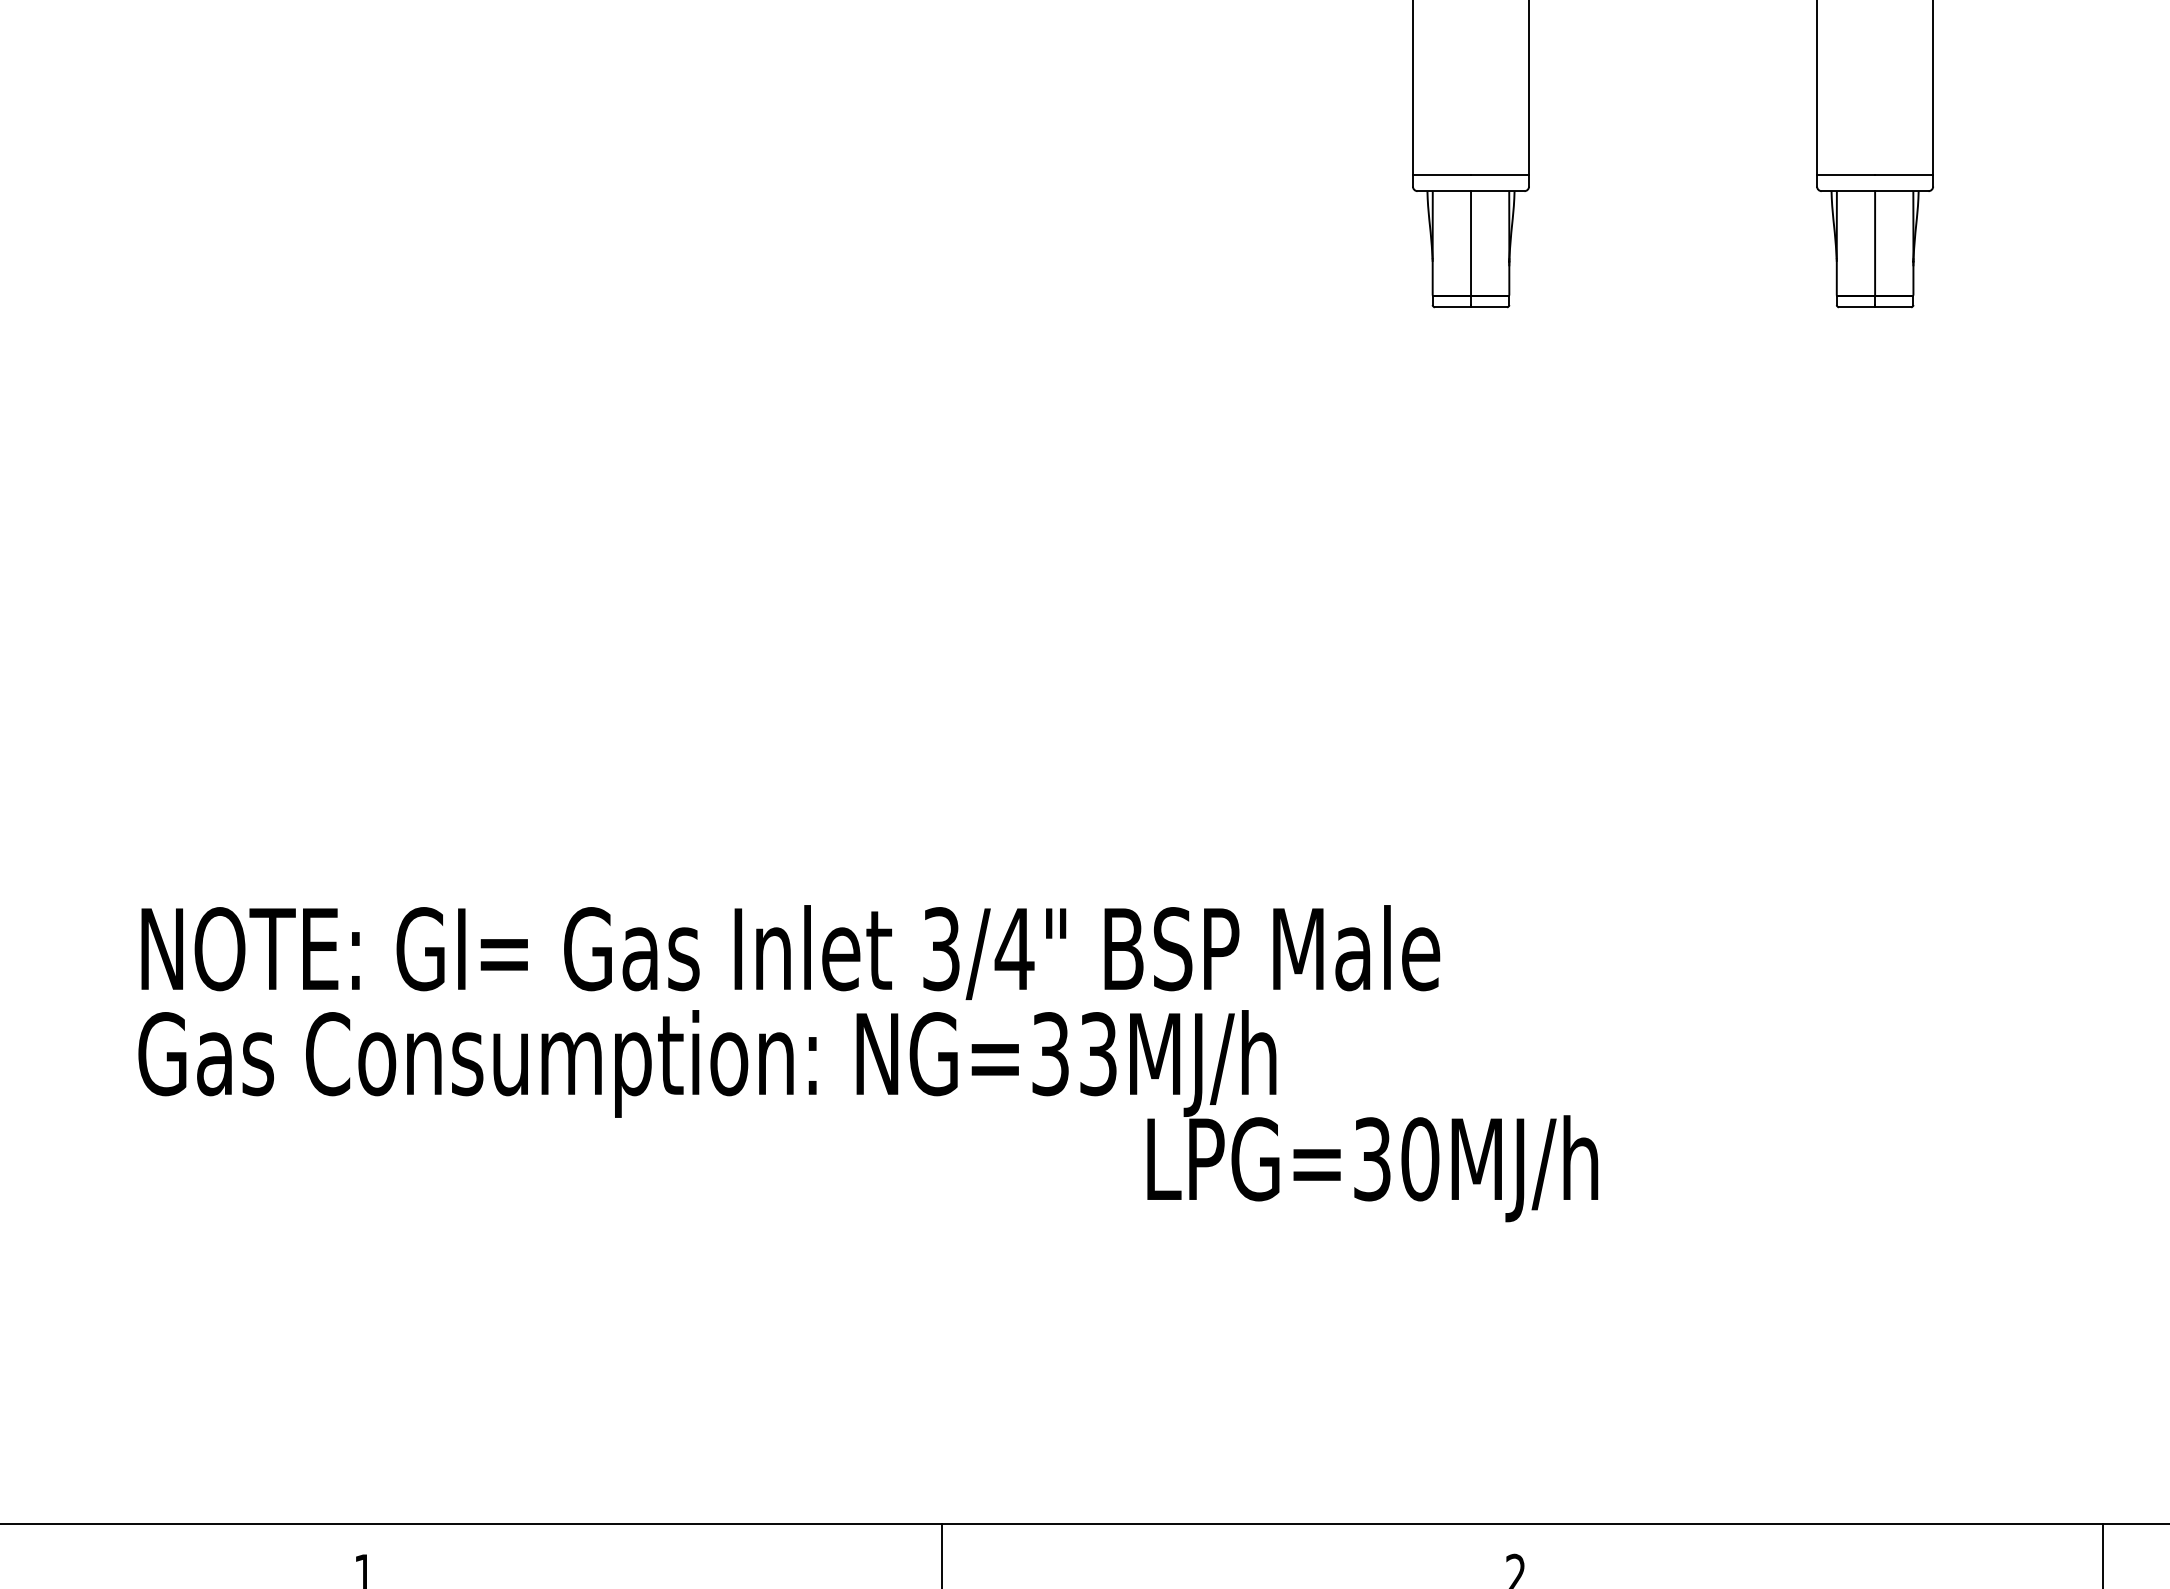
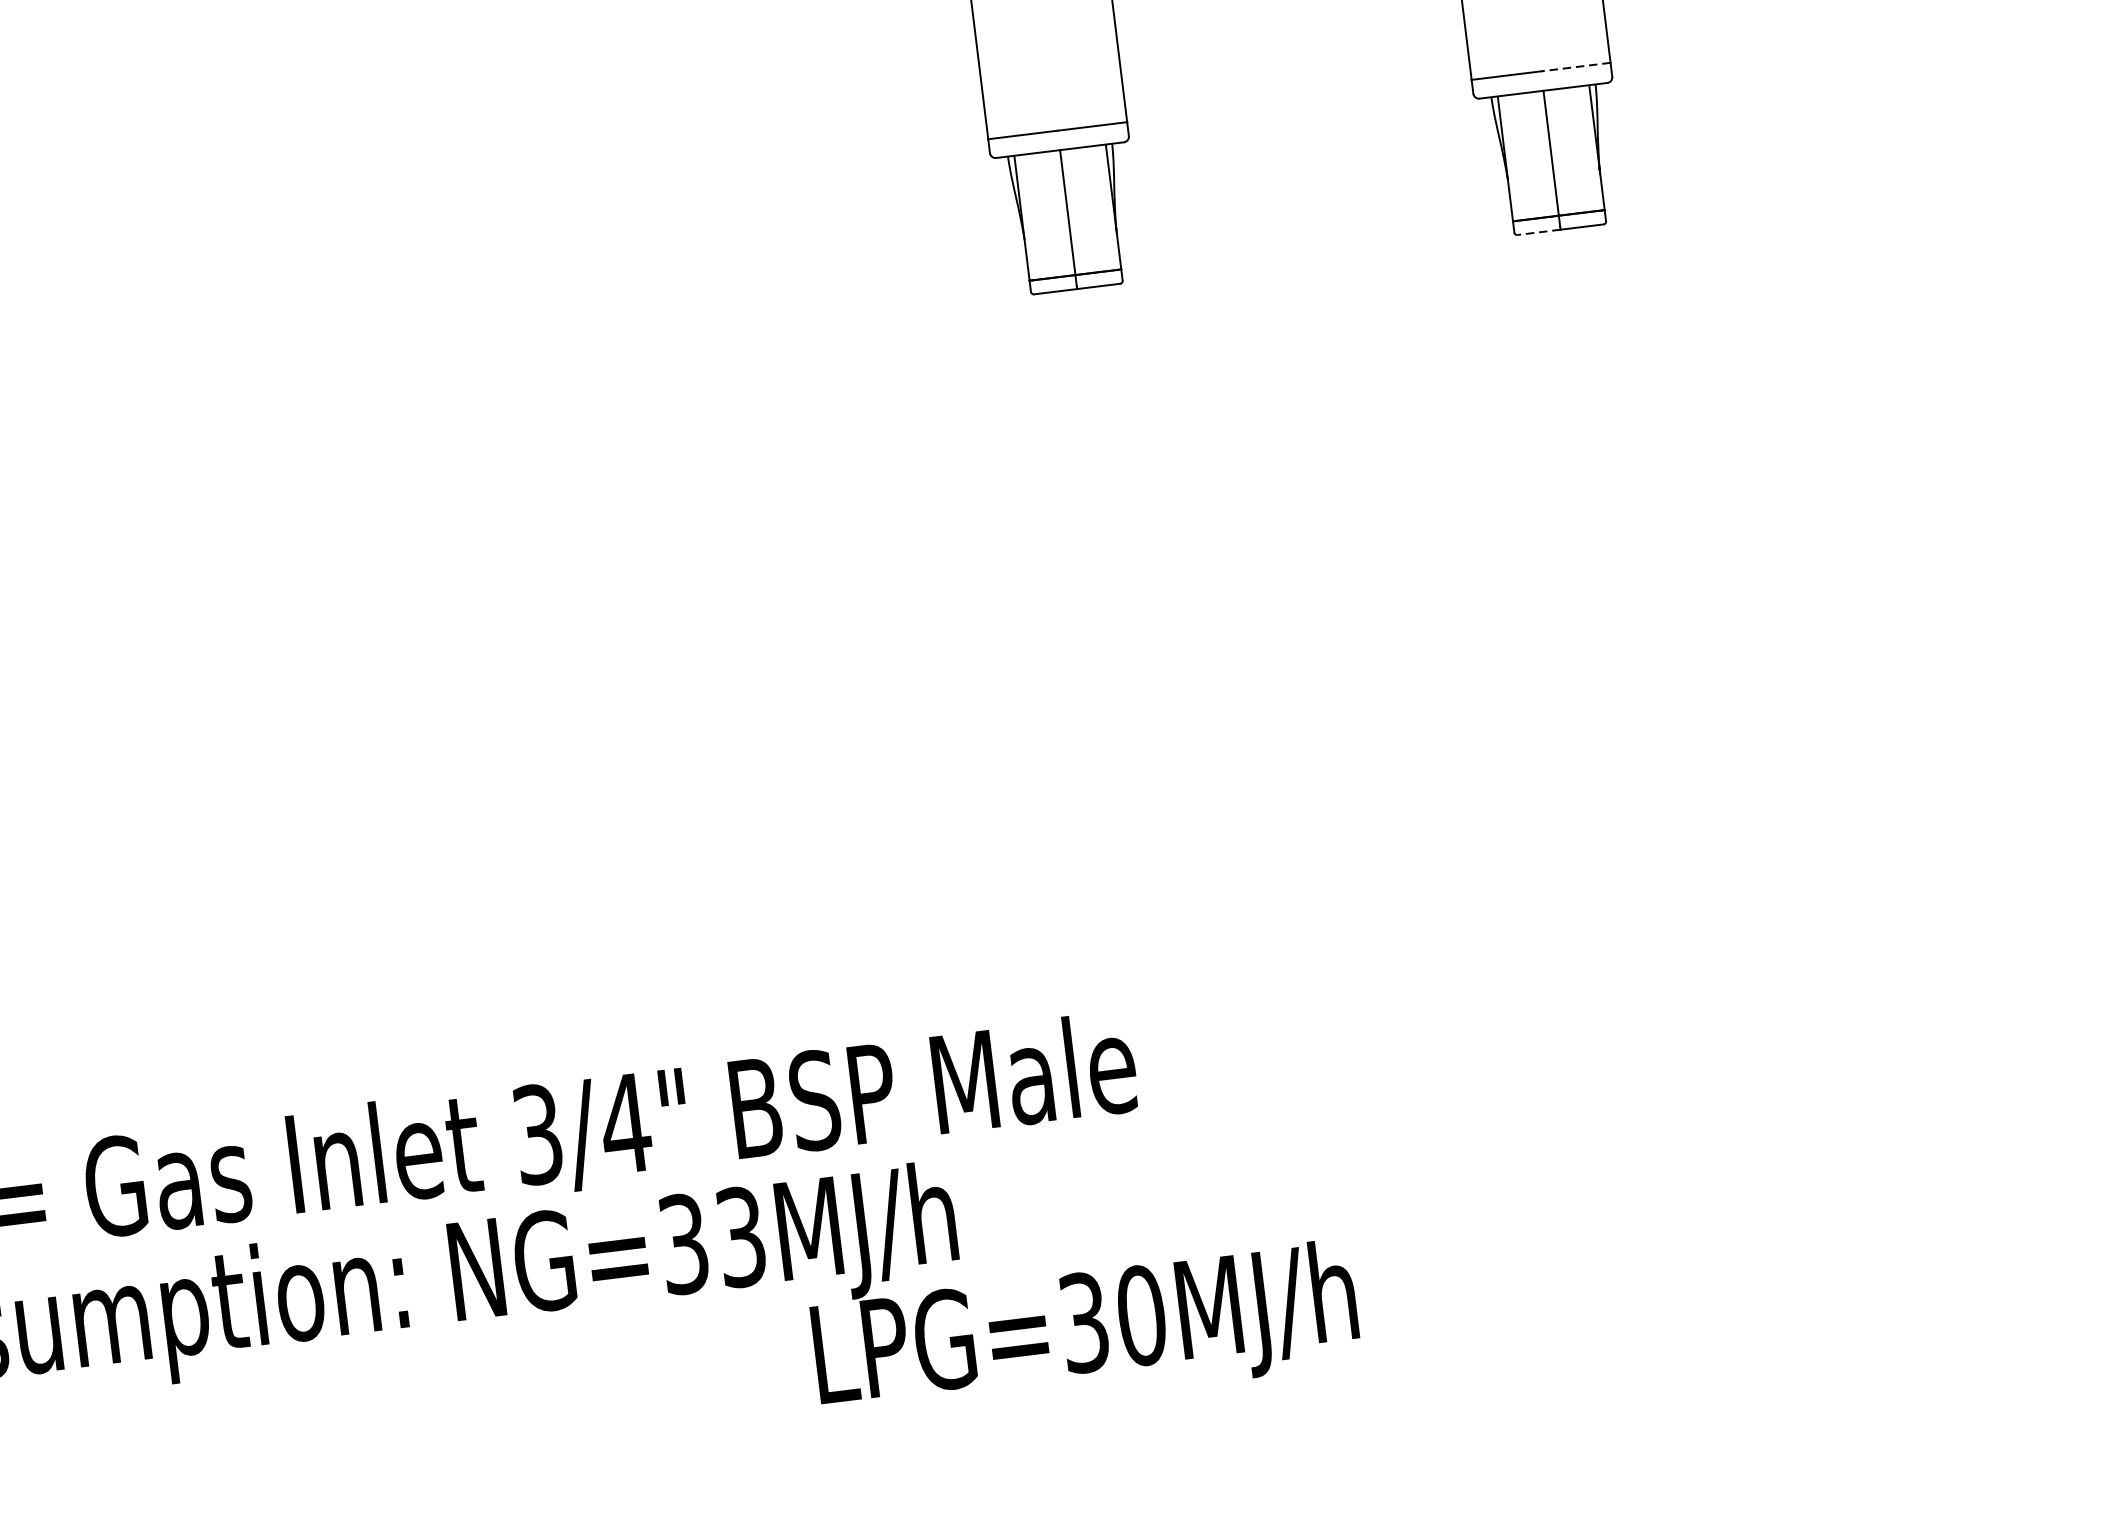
line: (1903, 174) -> (1575, 66), solid -> dashed
line: (1857, 307) -> (1539, 232), solid -> dashed

